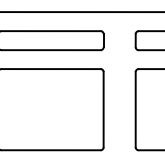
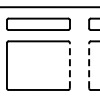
line: (102, 109) -> (69, 65), solid -> dashed
line: (136, 109) -> (89, 65), solid -> dashed

